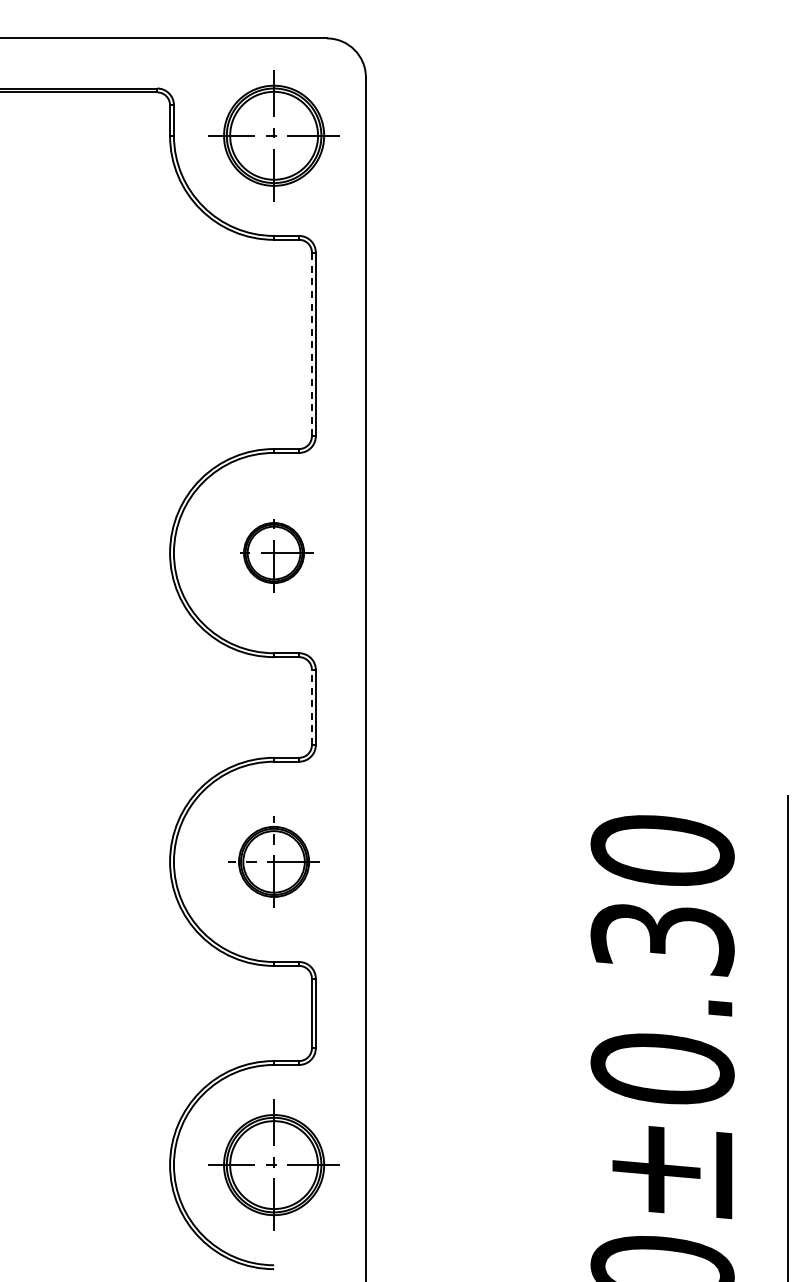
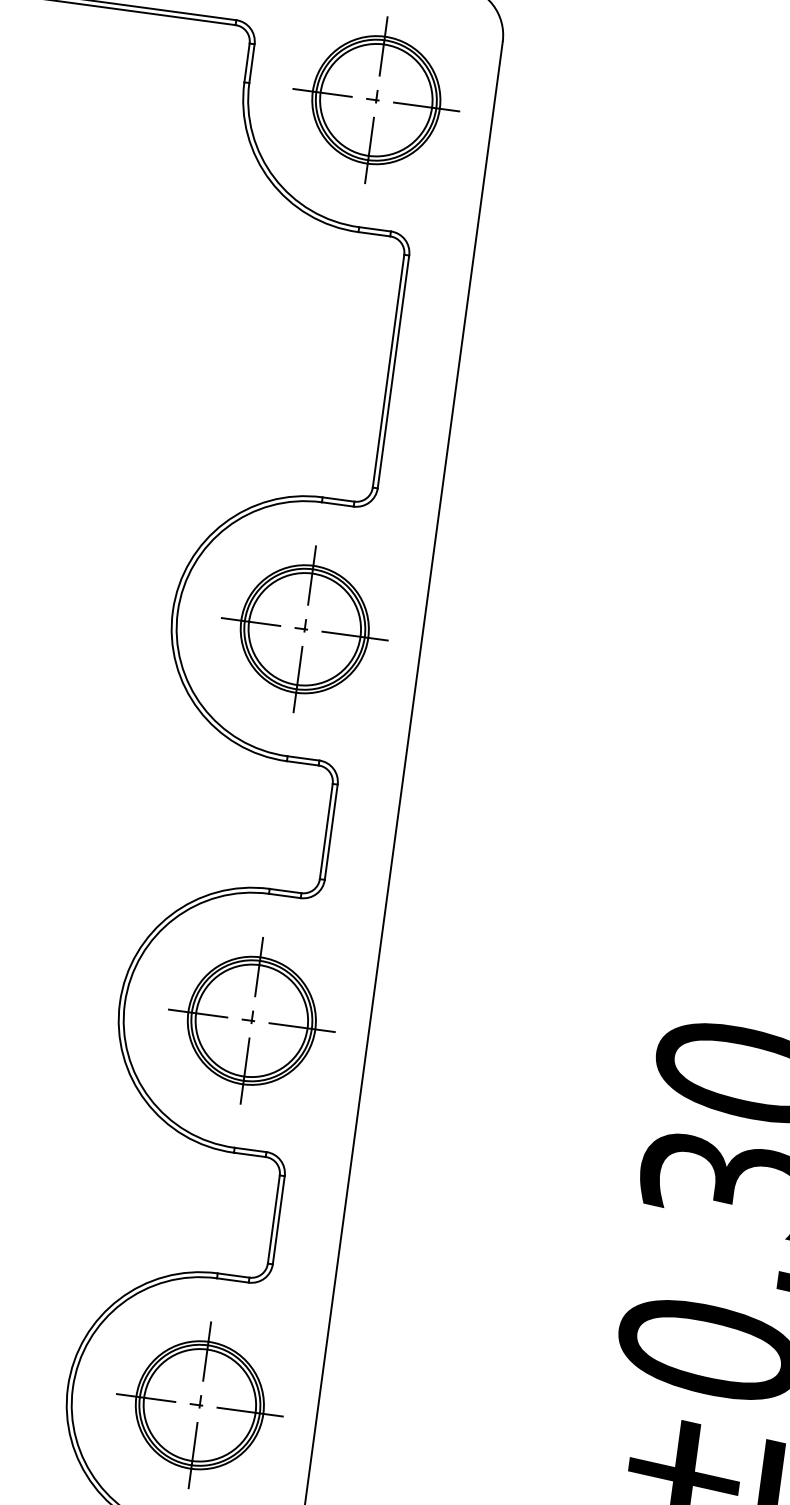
line: (311, 344) -> (387, 371), dashed -> solid
part: (273, 552) -> (304, 628), size x1.67
line: (311, 707) -> (325, 831), dashed -> solid
part: (273, 861) -> (251, 1020), size x1.43

